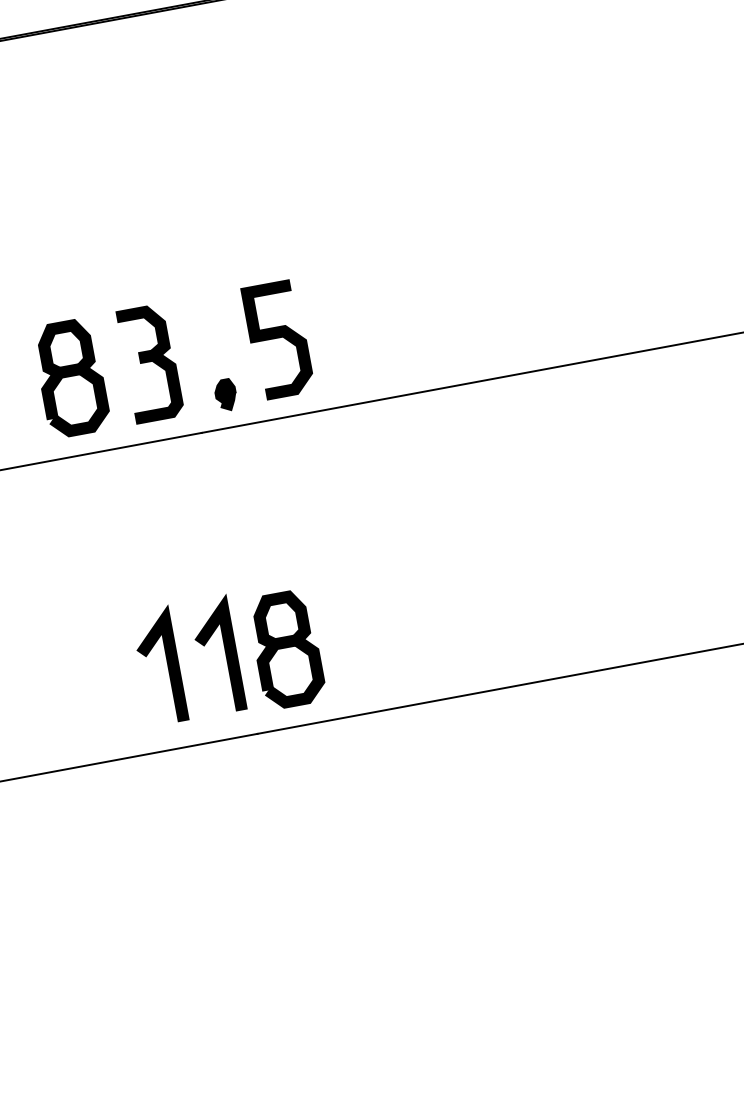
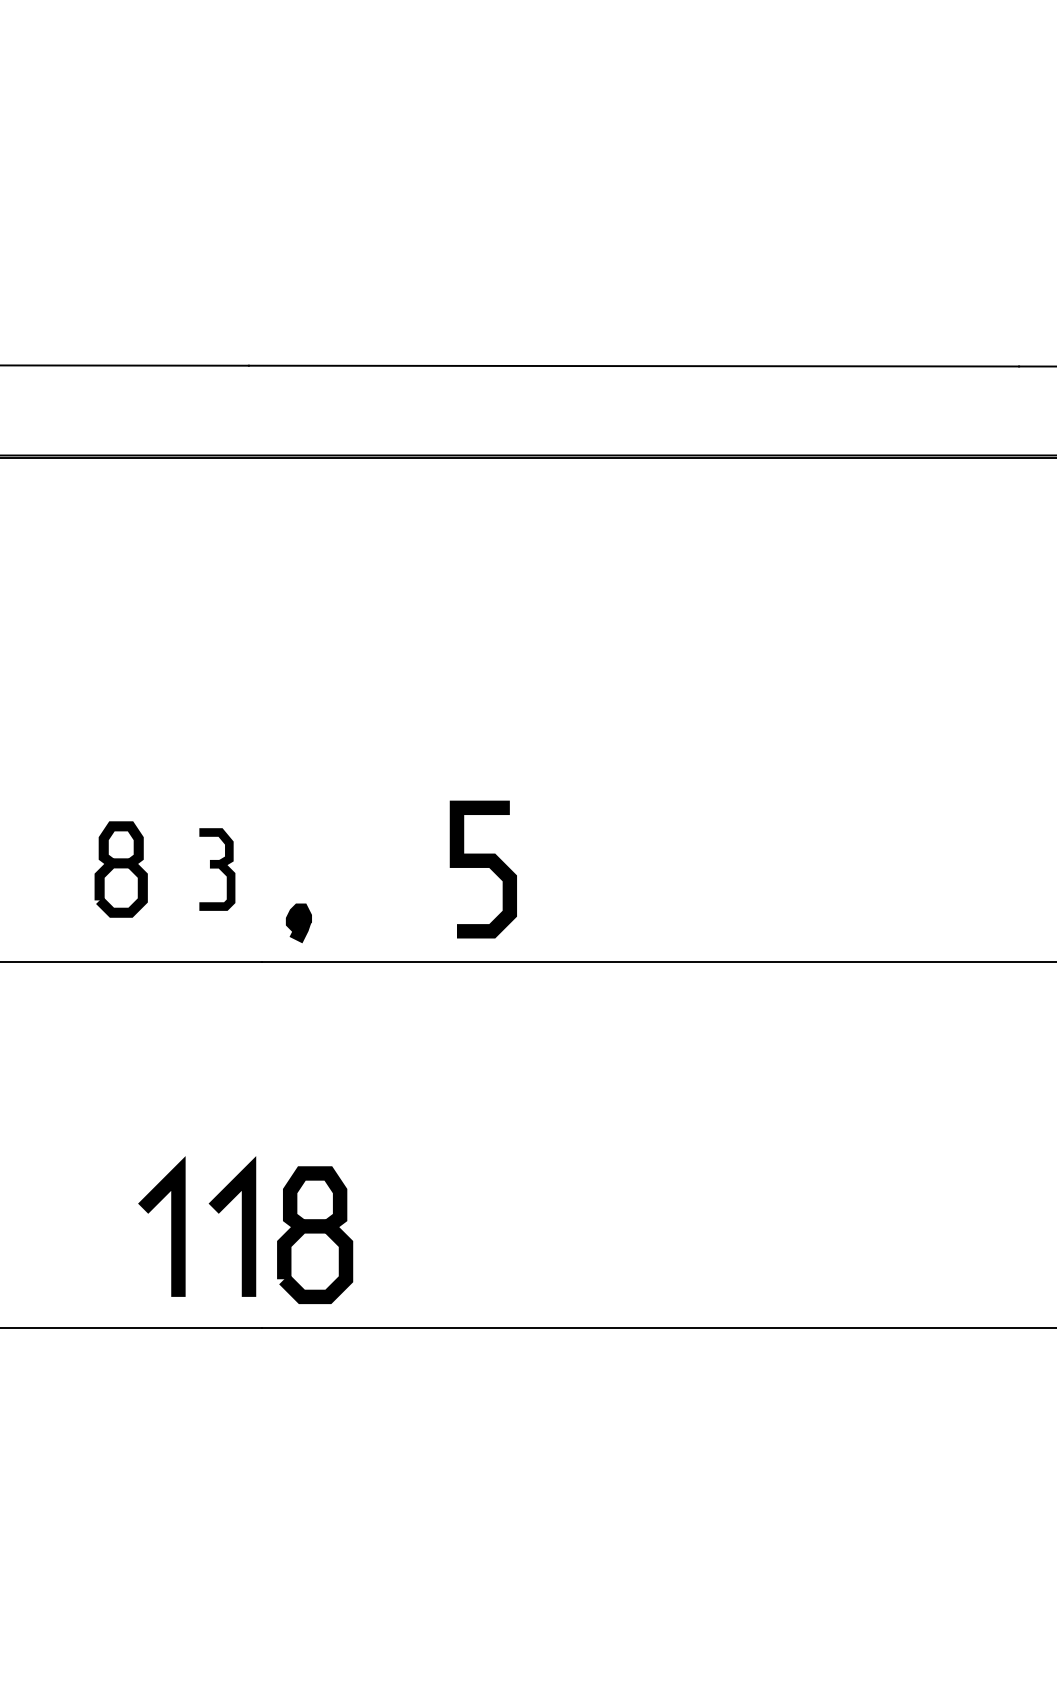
curve: (277, 338) -> (482, 867), moved
part: (150, 363) -> (217, 869), size x0.6
part: (71, 378) -> (121, 869), size x0.7

